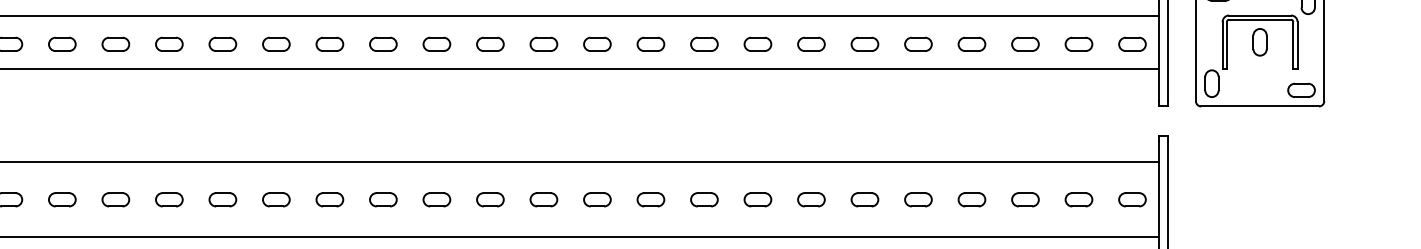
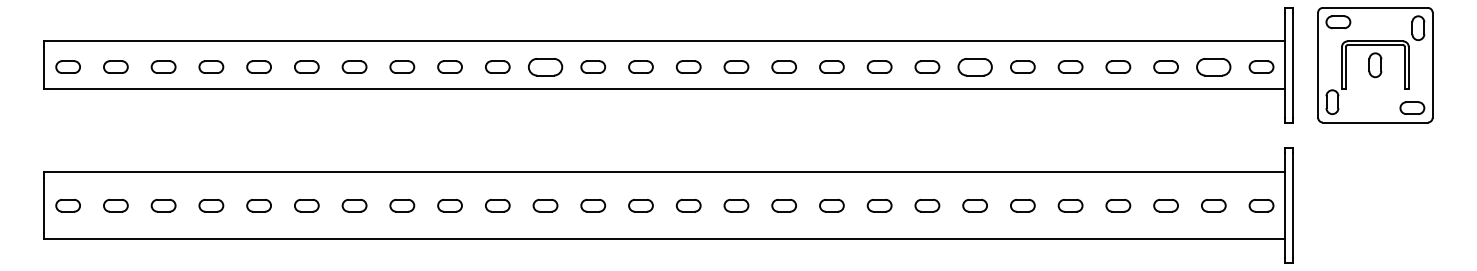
part: (329, 43) -> (545, 66), size x1.4
part: (810, 43) -> (974, 66), size x1.4
part: (1078, 43) -> (1213, 66), size x1.4

